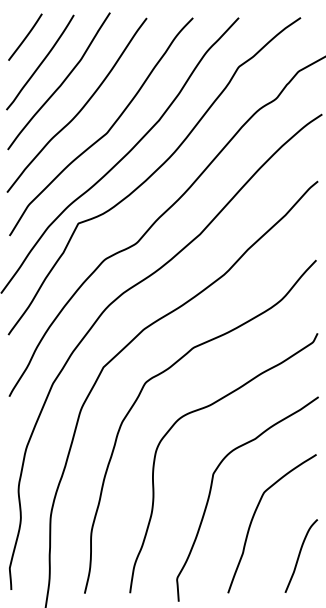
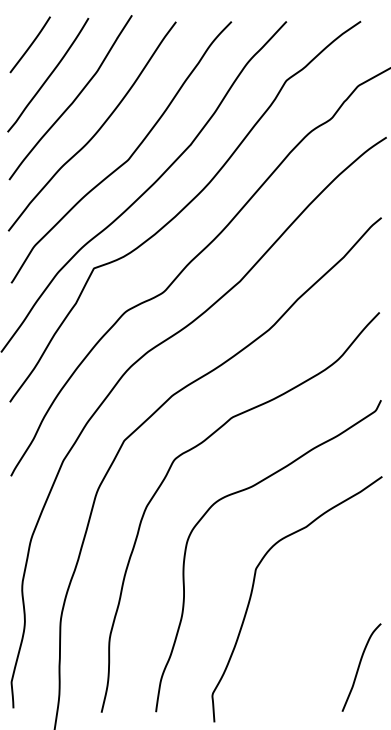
curve: (255, 514) -> (306, 617), removed

